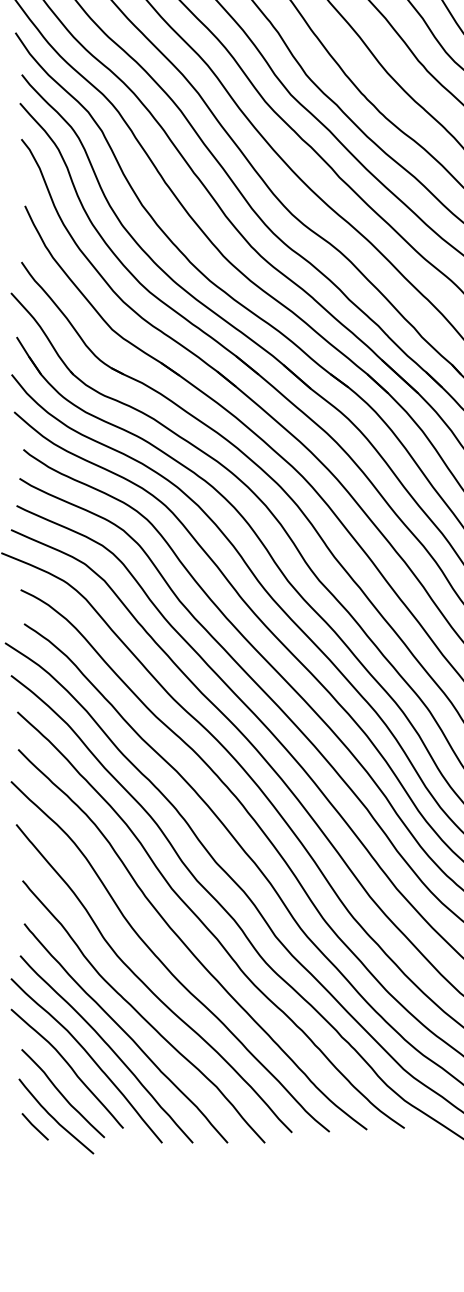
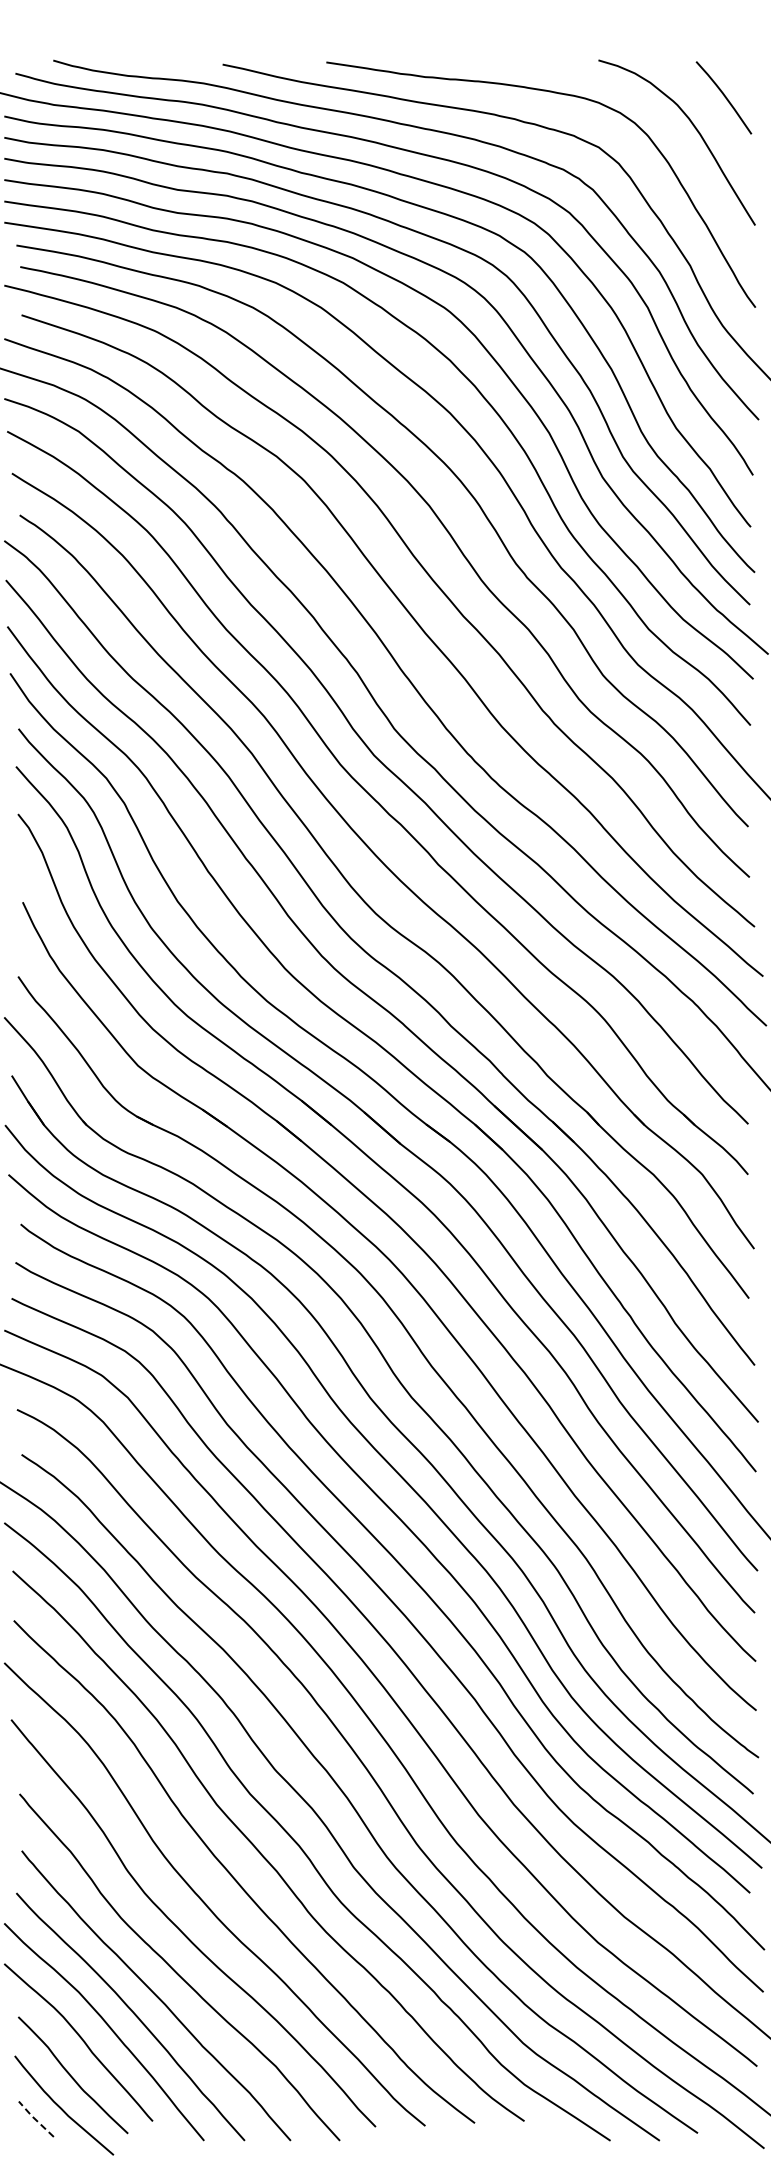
line: (34, 1127) -> (35, 2119), solid -> dashed

